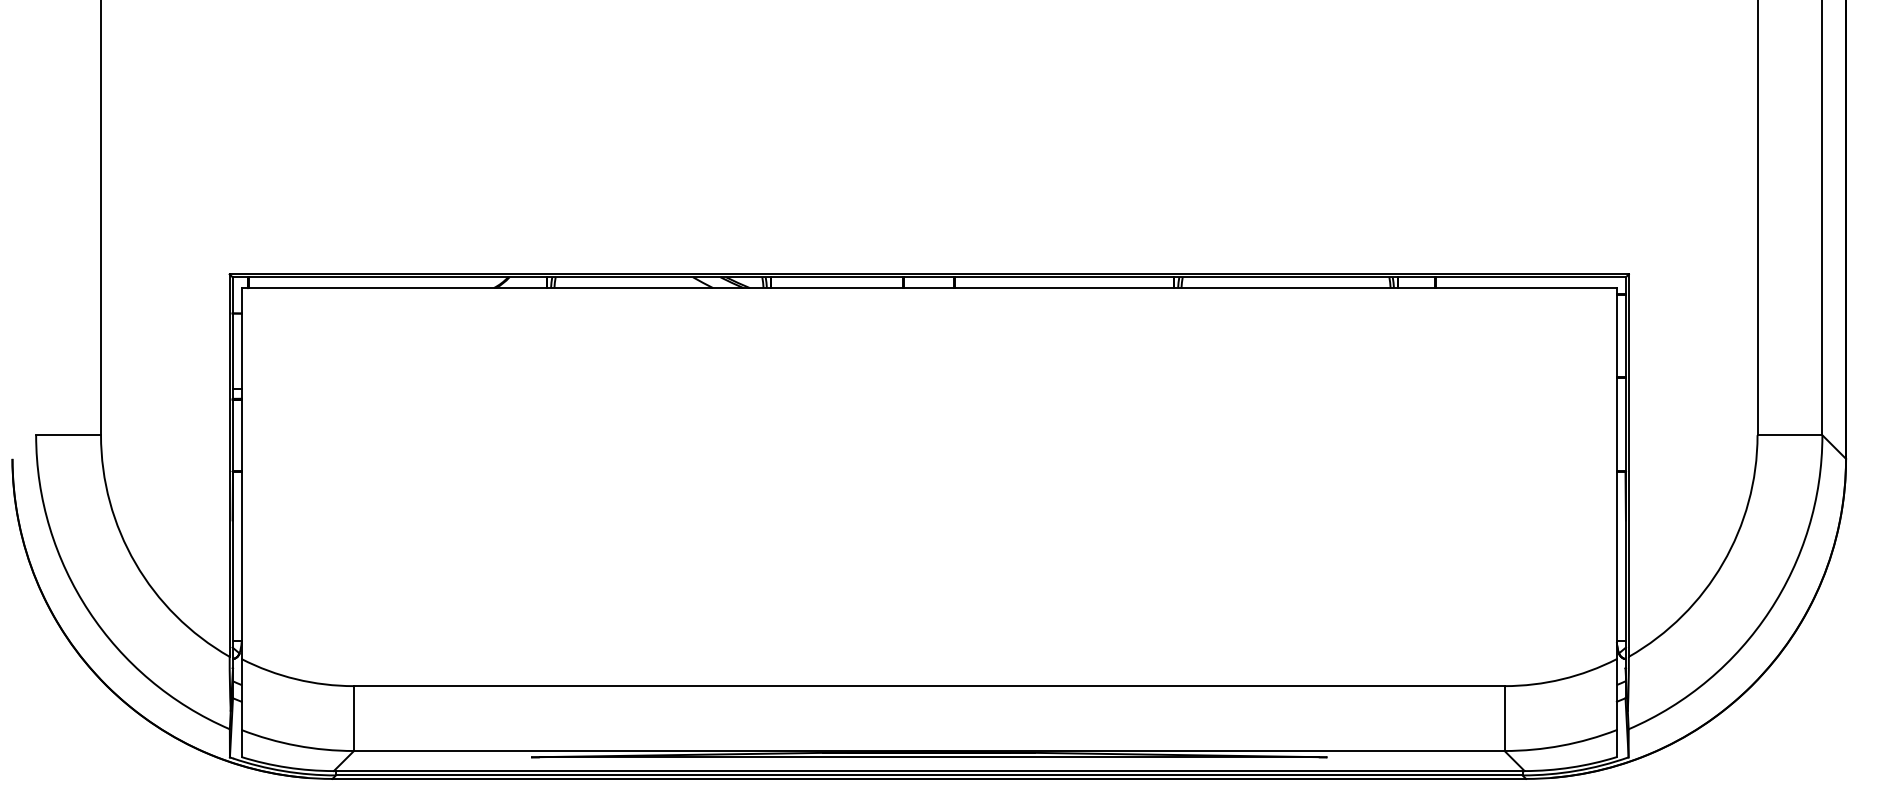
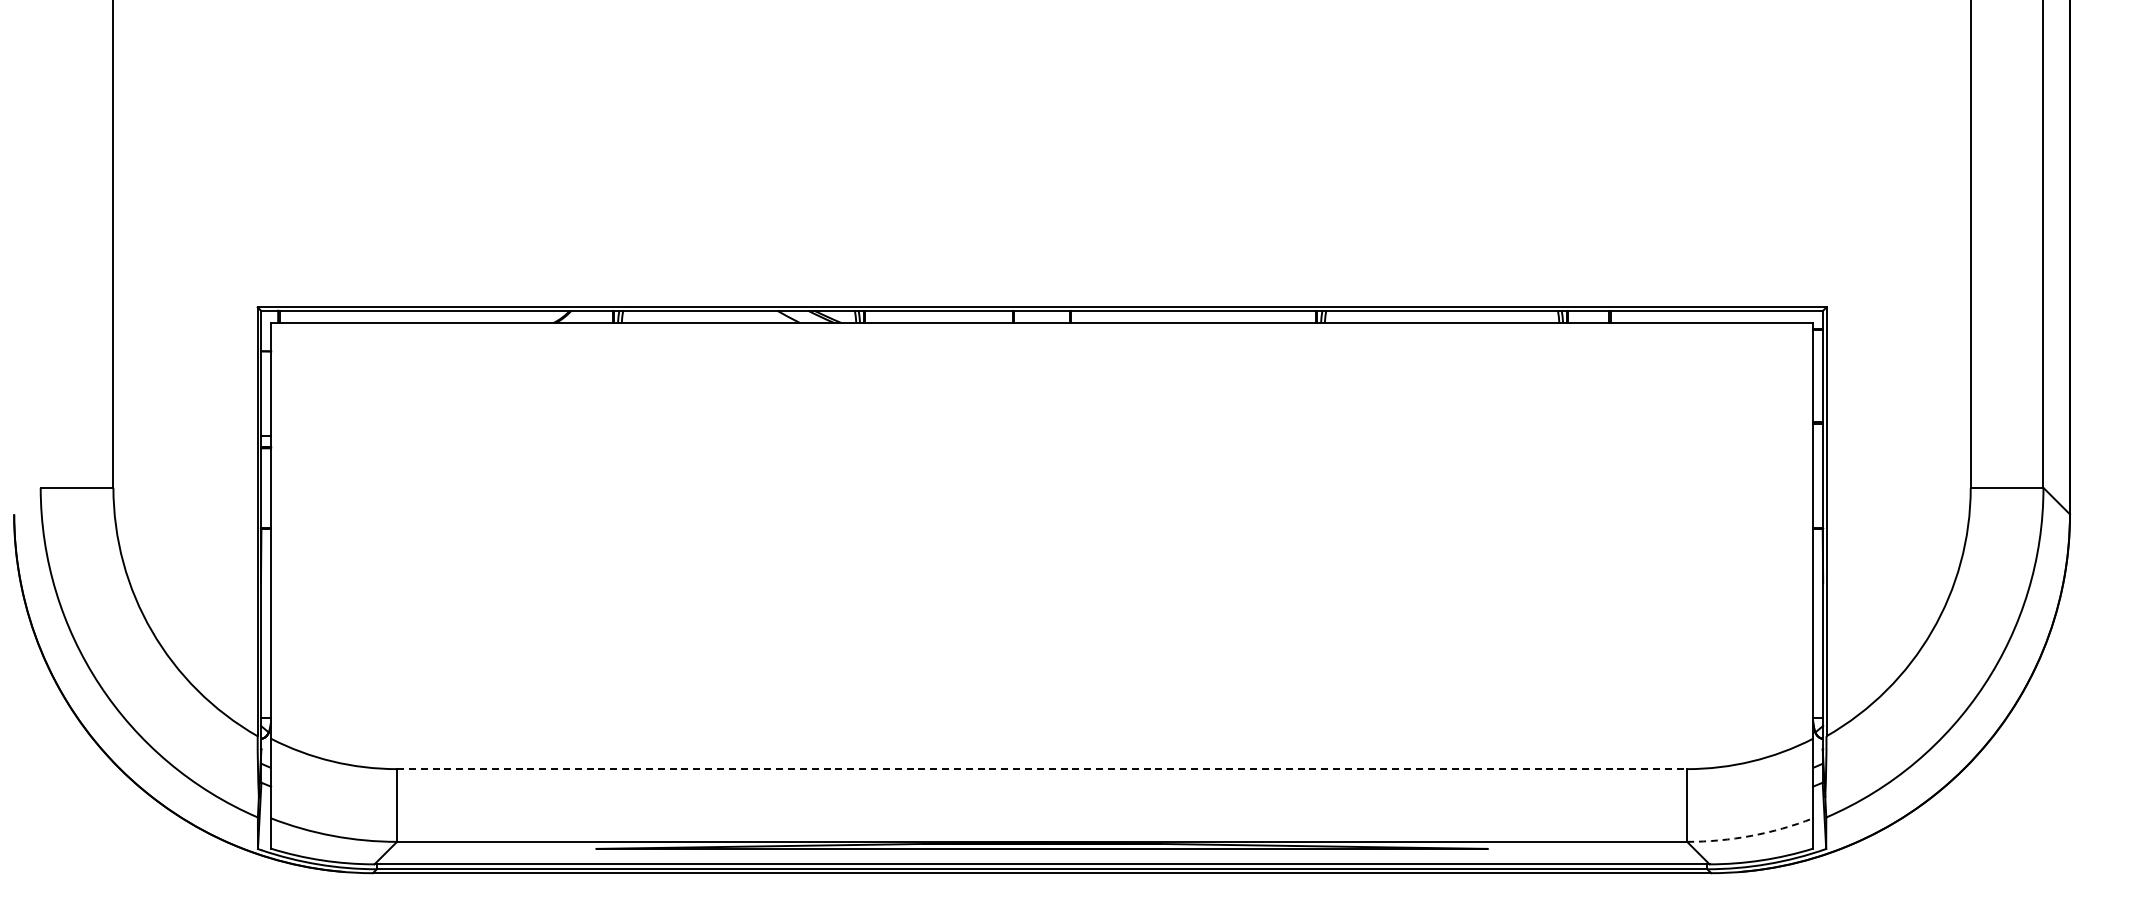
line: (929, 686) -> (1042, 769), solid -> dashed
arc: (1562, 745) -> (1751, 835), solid -> dashed

